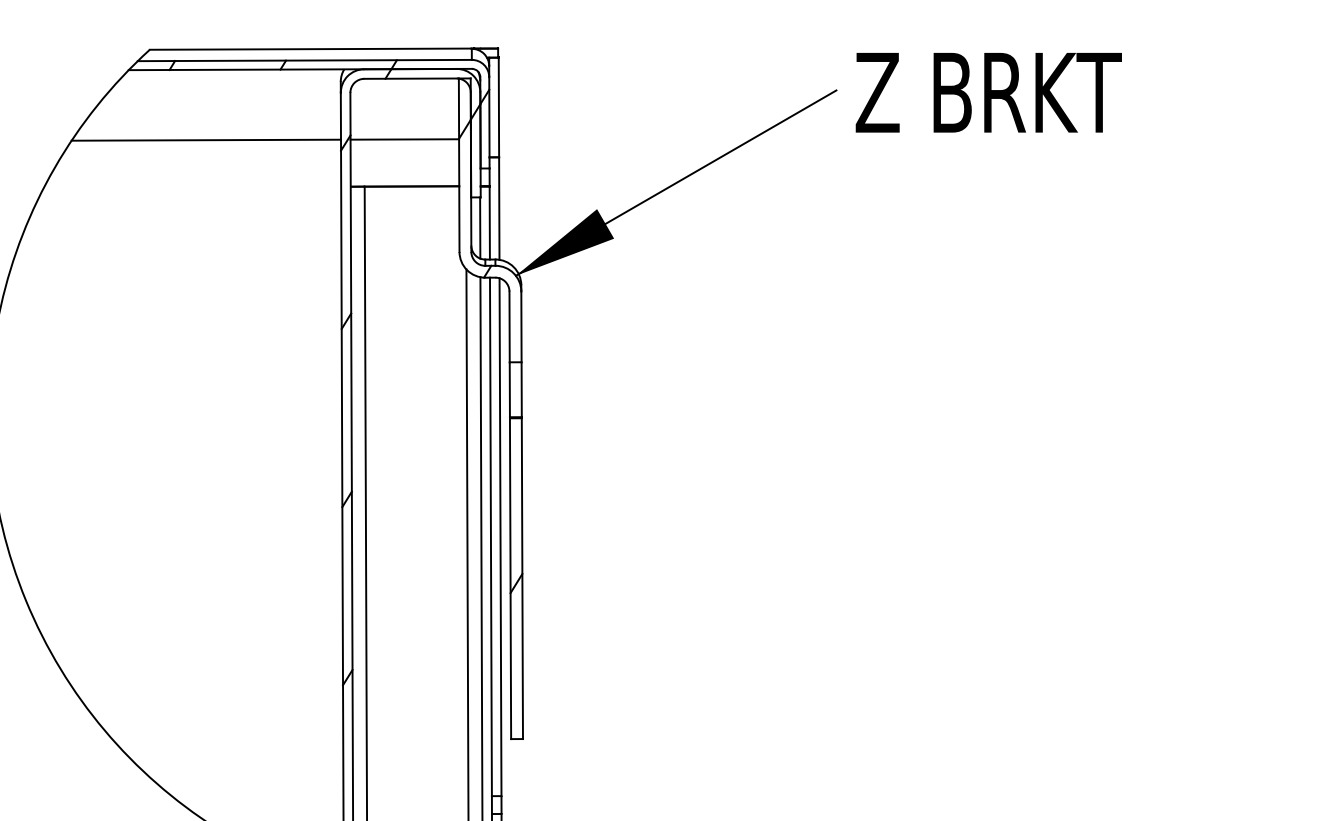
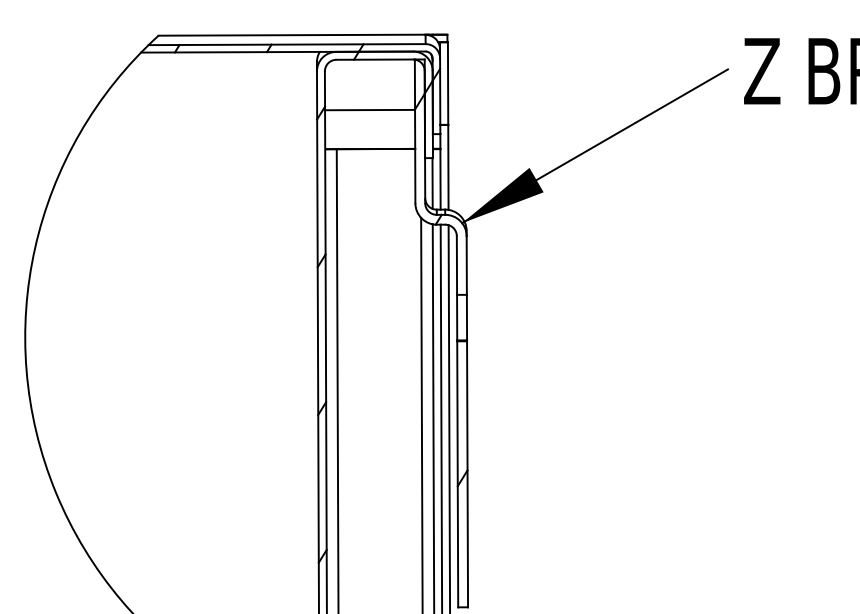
line: (206, 139) -> (205, 110), removed

